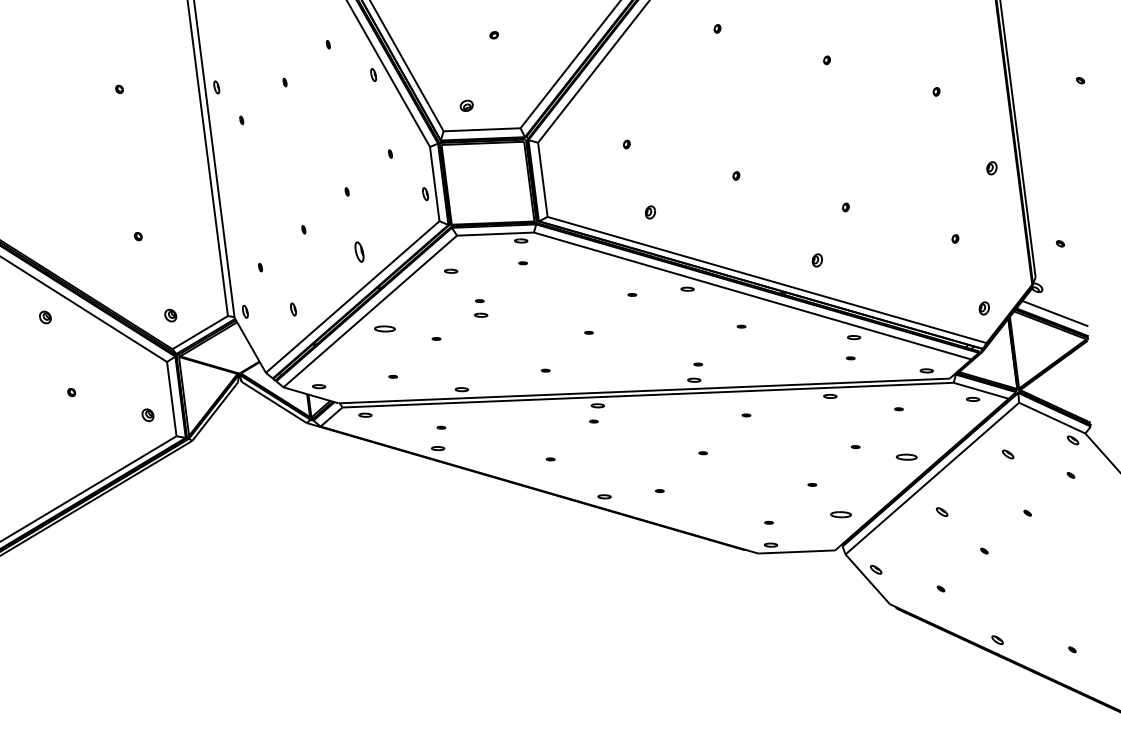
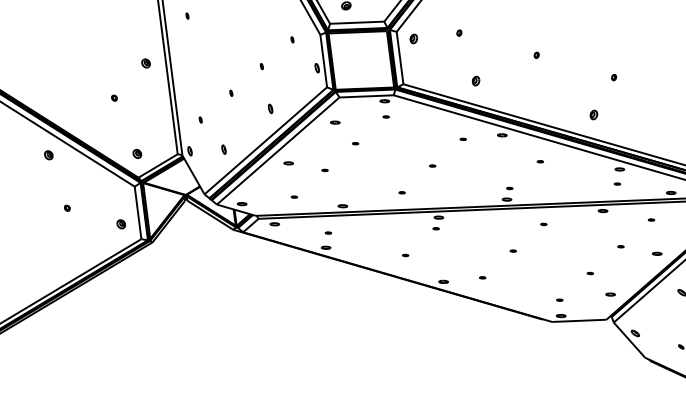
part: (561, 152) -> (413, 38), added
part: (182, 187) -> (145, 63), added
part: (359, 251) -> (270, 108), size x0.62
part: (481, 314) -> (356, 153), removed
part: (385, 328) -> (288, 163), size x0.62
part: (907, 456) -> (657, 253), size x0.62
part: (840, 514) -> (610, 294), size x0.62

